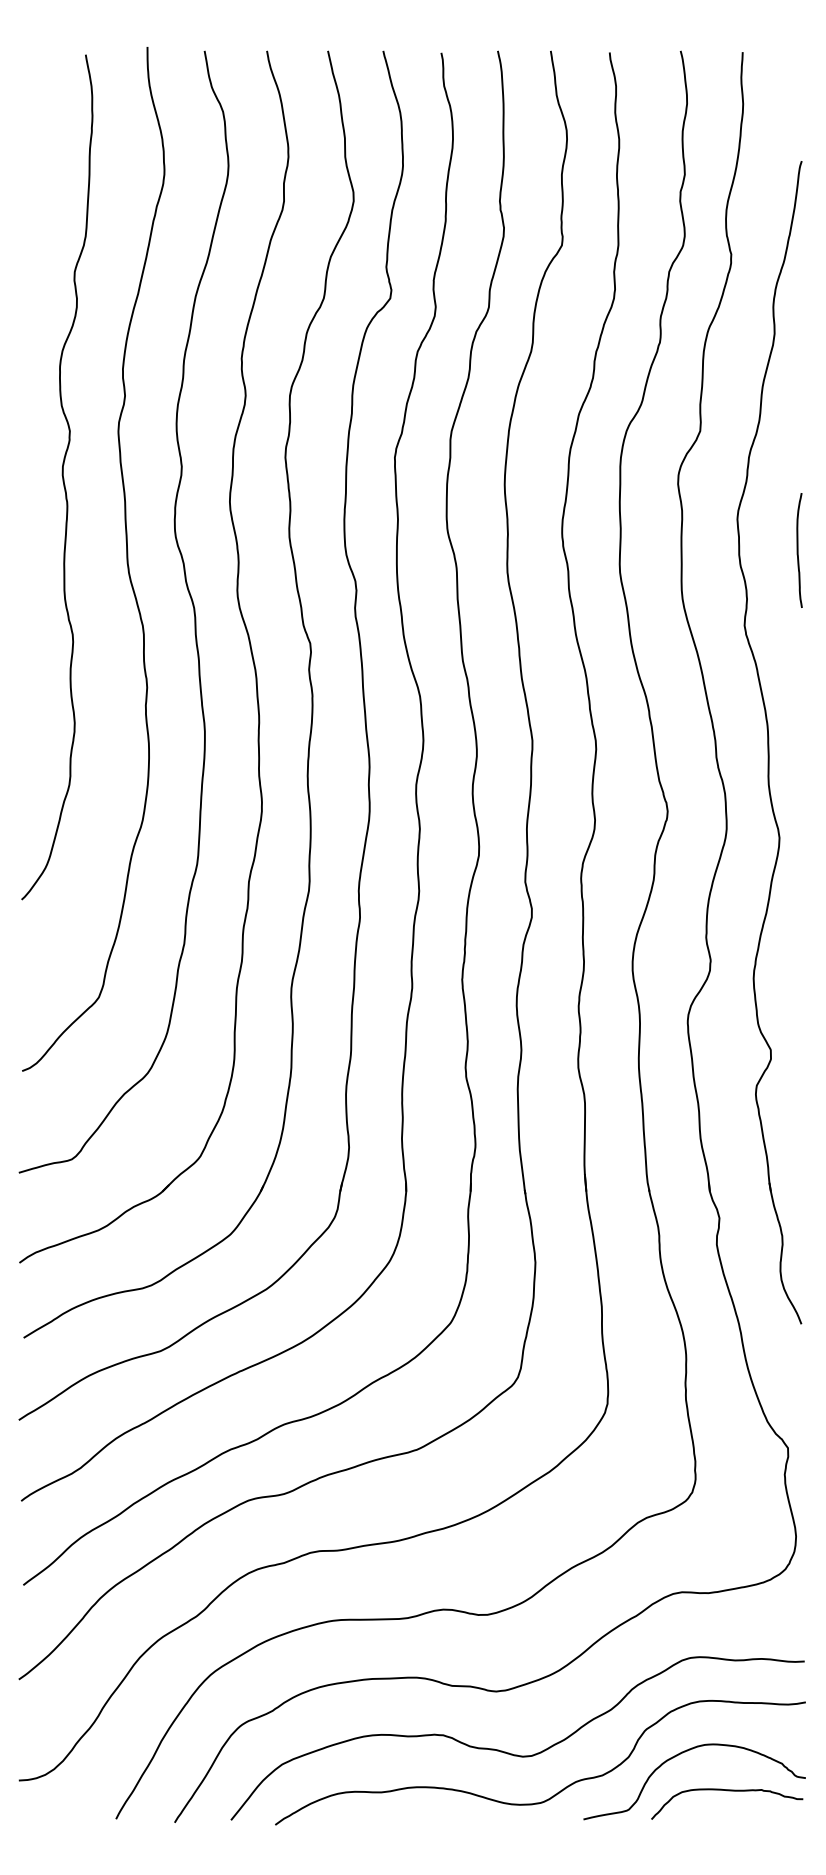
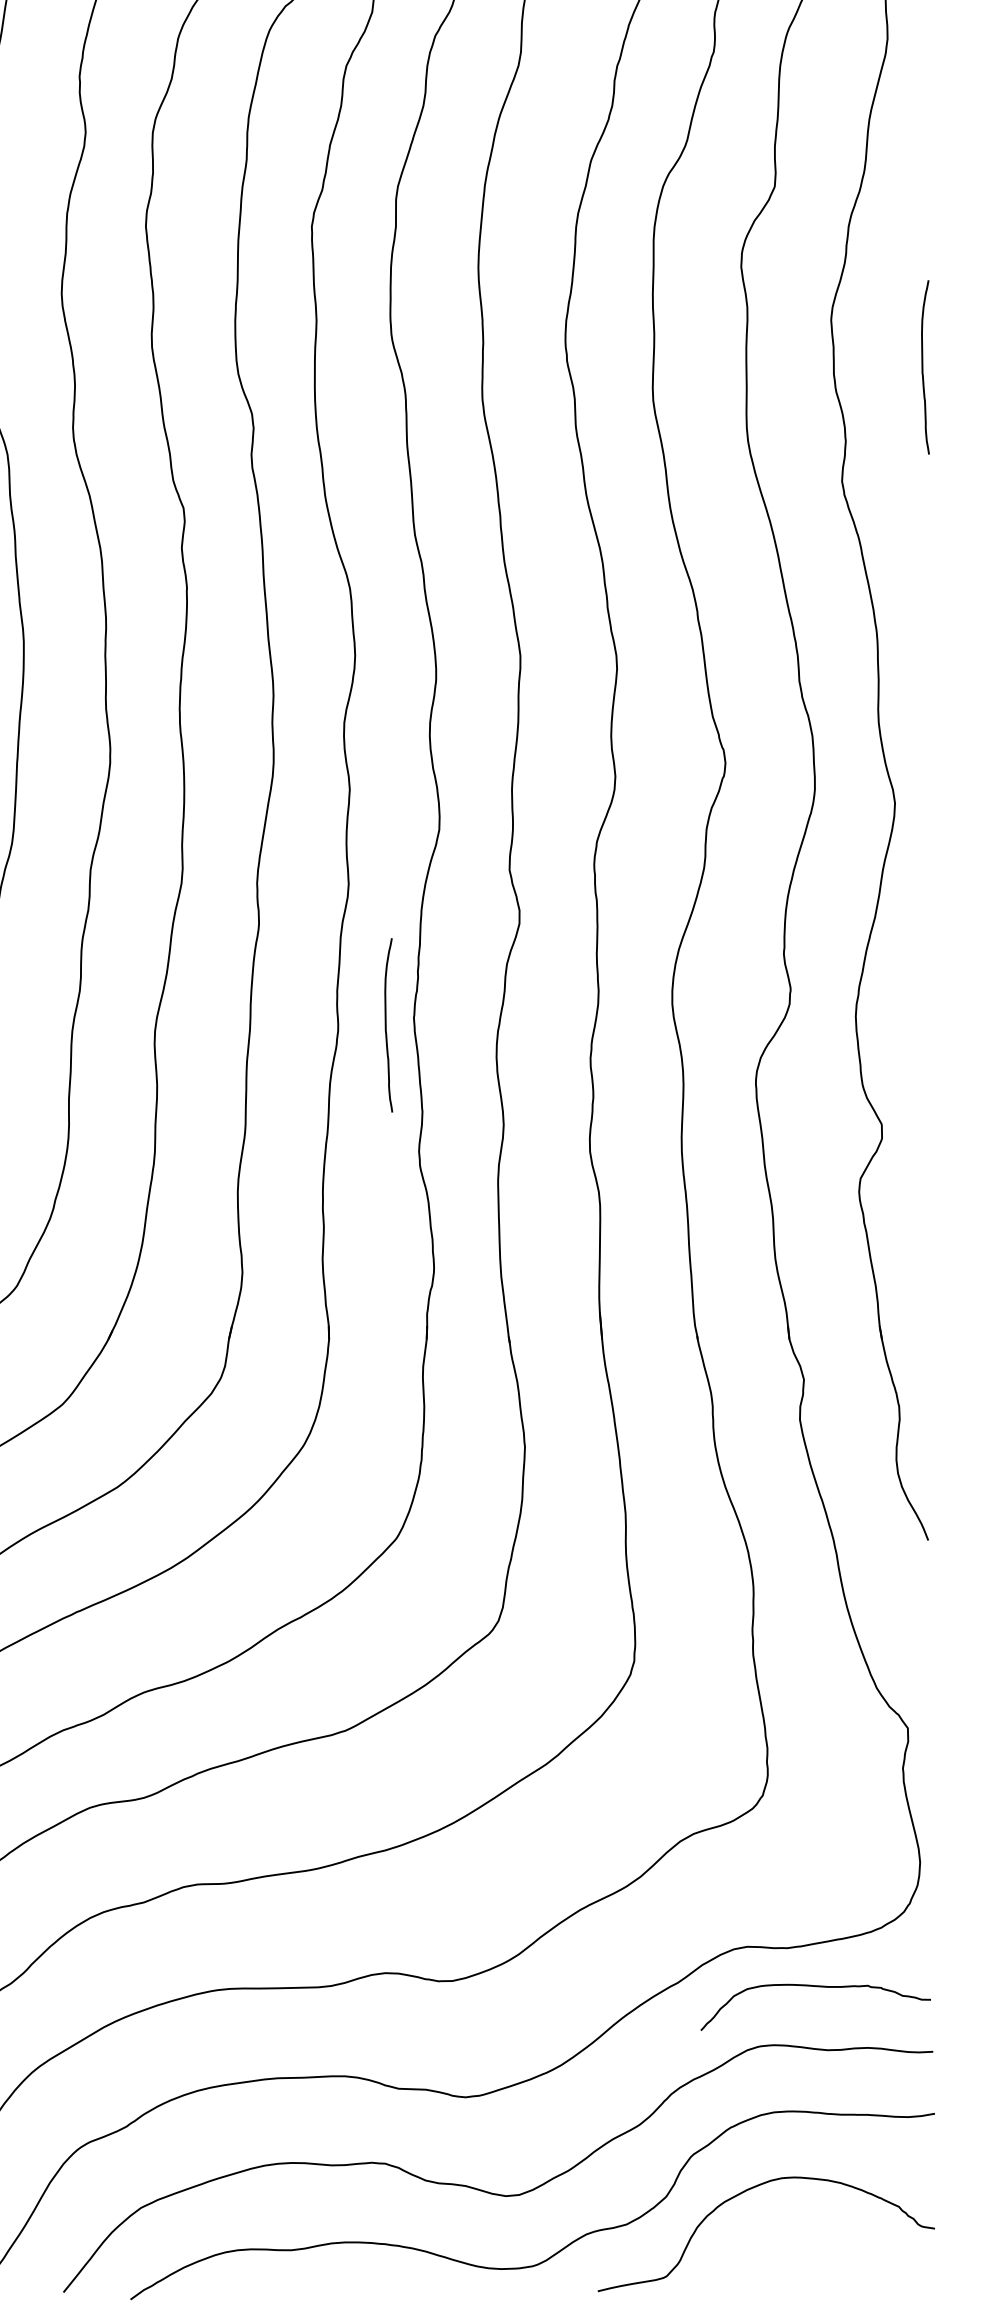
curve: (444, 984) -> (387, 1025), added
curve: (727, 1791) -> (816, 1988), moved

